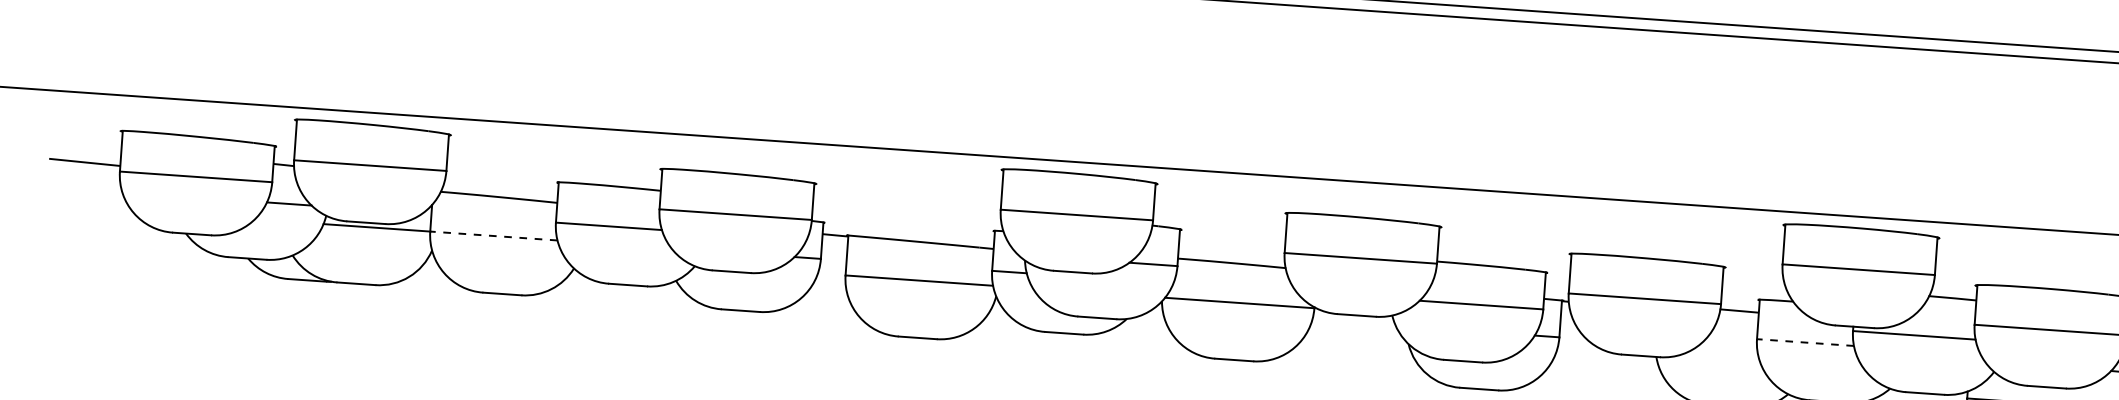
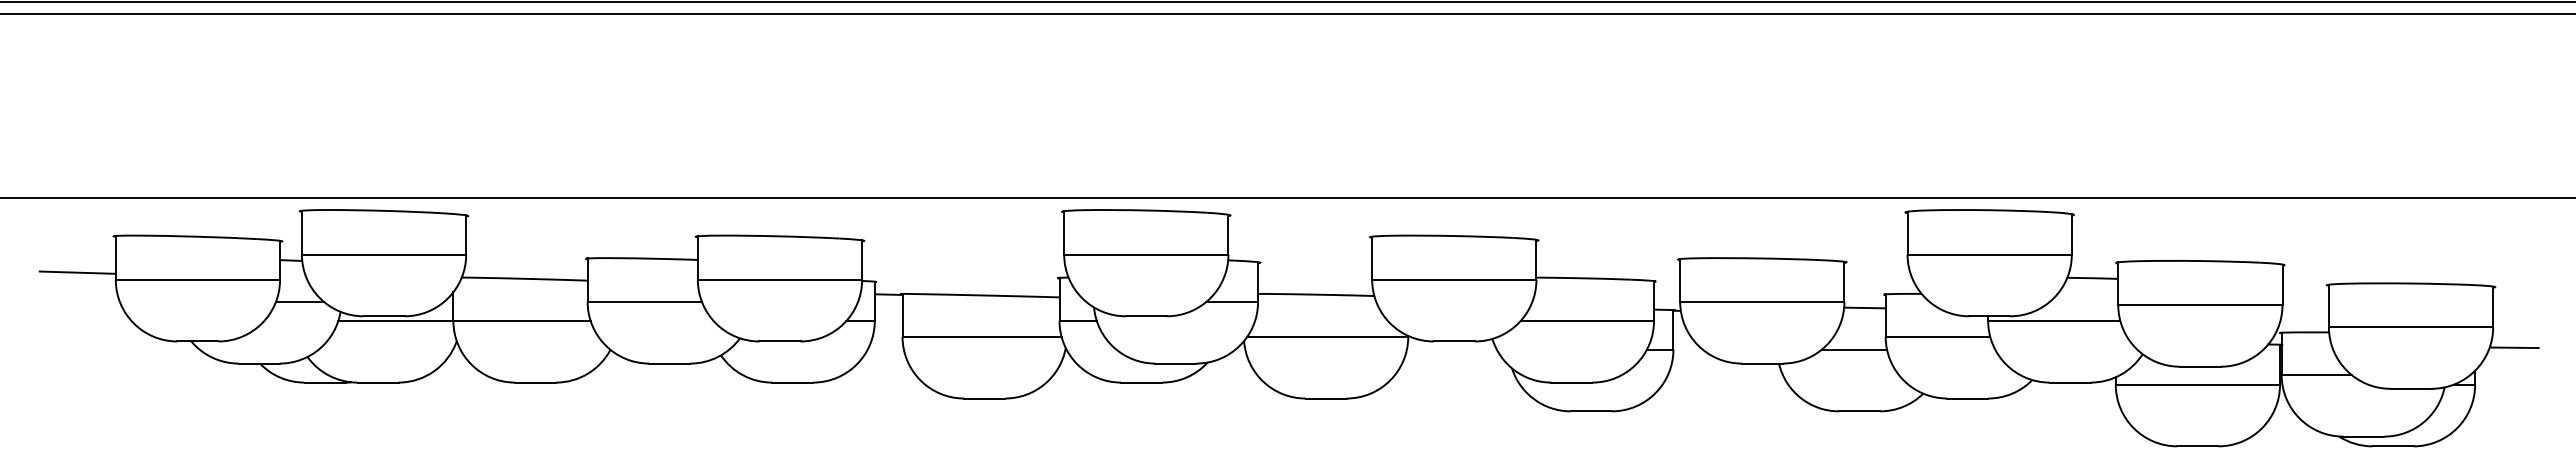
line: (494, 235) -> (522, 320), dashed -> solid
line: (1805, 342) -> (1937, 336), dashed -> solid
line: (1727, 348) -> (1854, 349), added

